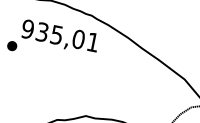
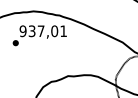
text: (55, 35) -> (40, 31), 935,01 -> 937,01

